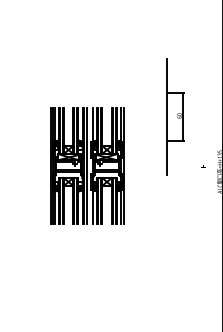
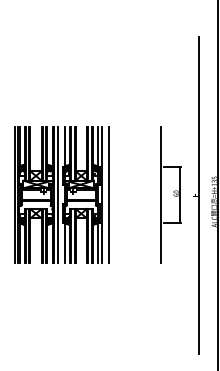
part: (175, 116) -> (171, 194), moved
line: (130, 165) -> (109, 194), added
line: (206, 166) -> (198, 195), added

